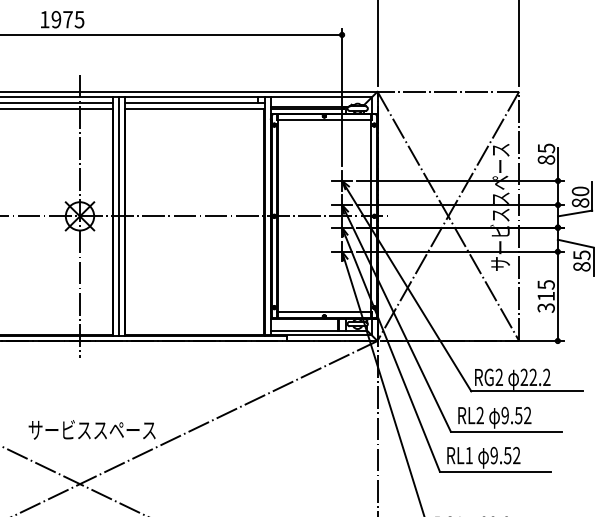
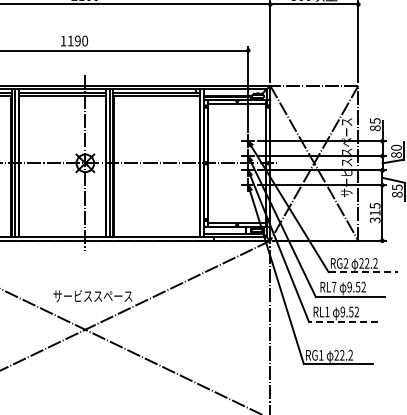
text: (67, 18) -> (77, 40), 1975 -> 1190
line: (527, 392) -> (363, 272), solid -> dashed
text: (479, 414) -> (333, 286), RL2 -> RL7
line: (495, 472) -> (343, 322), solid -> dashed

